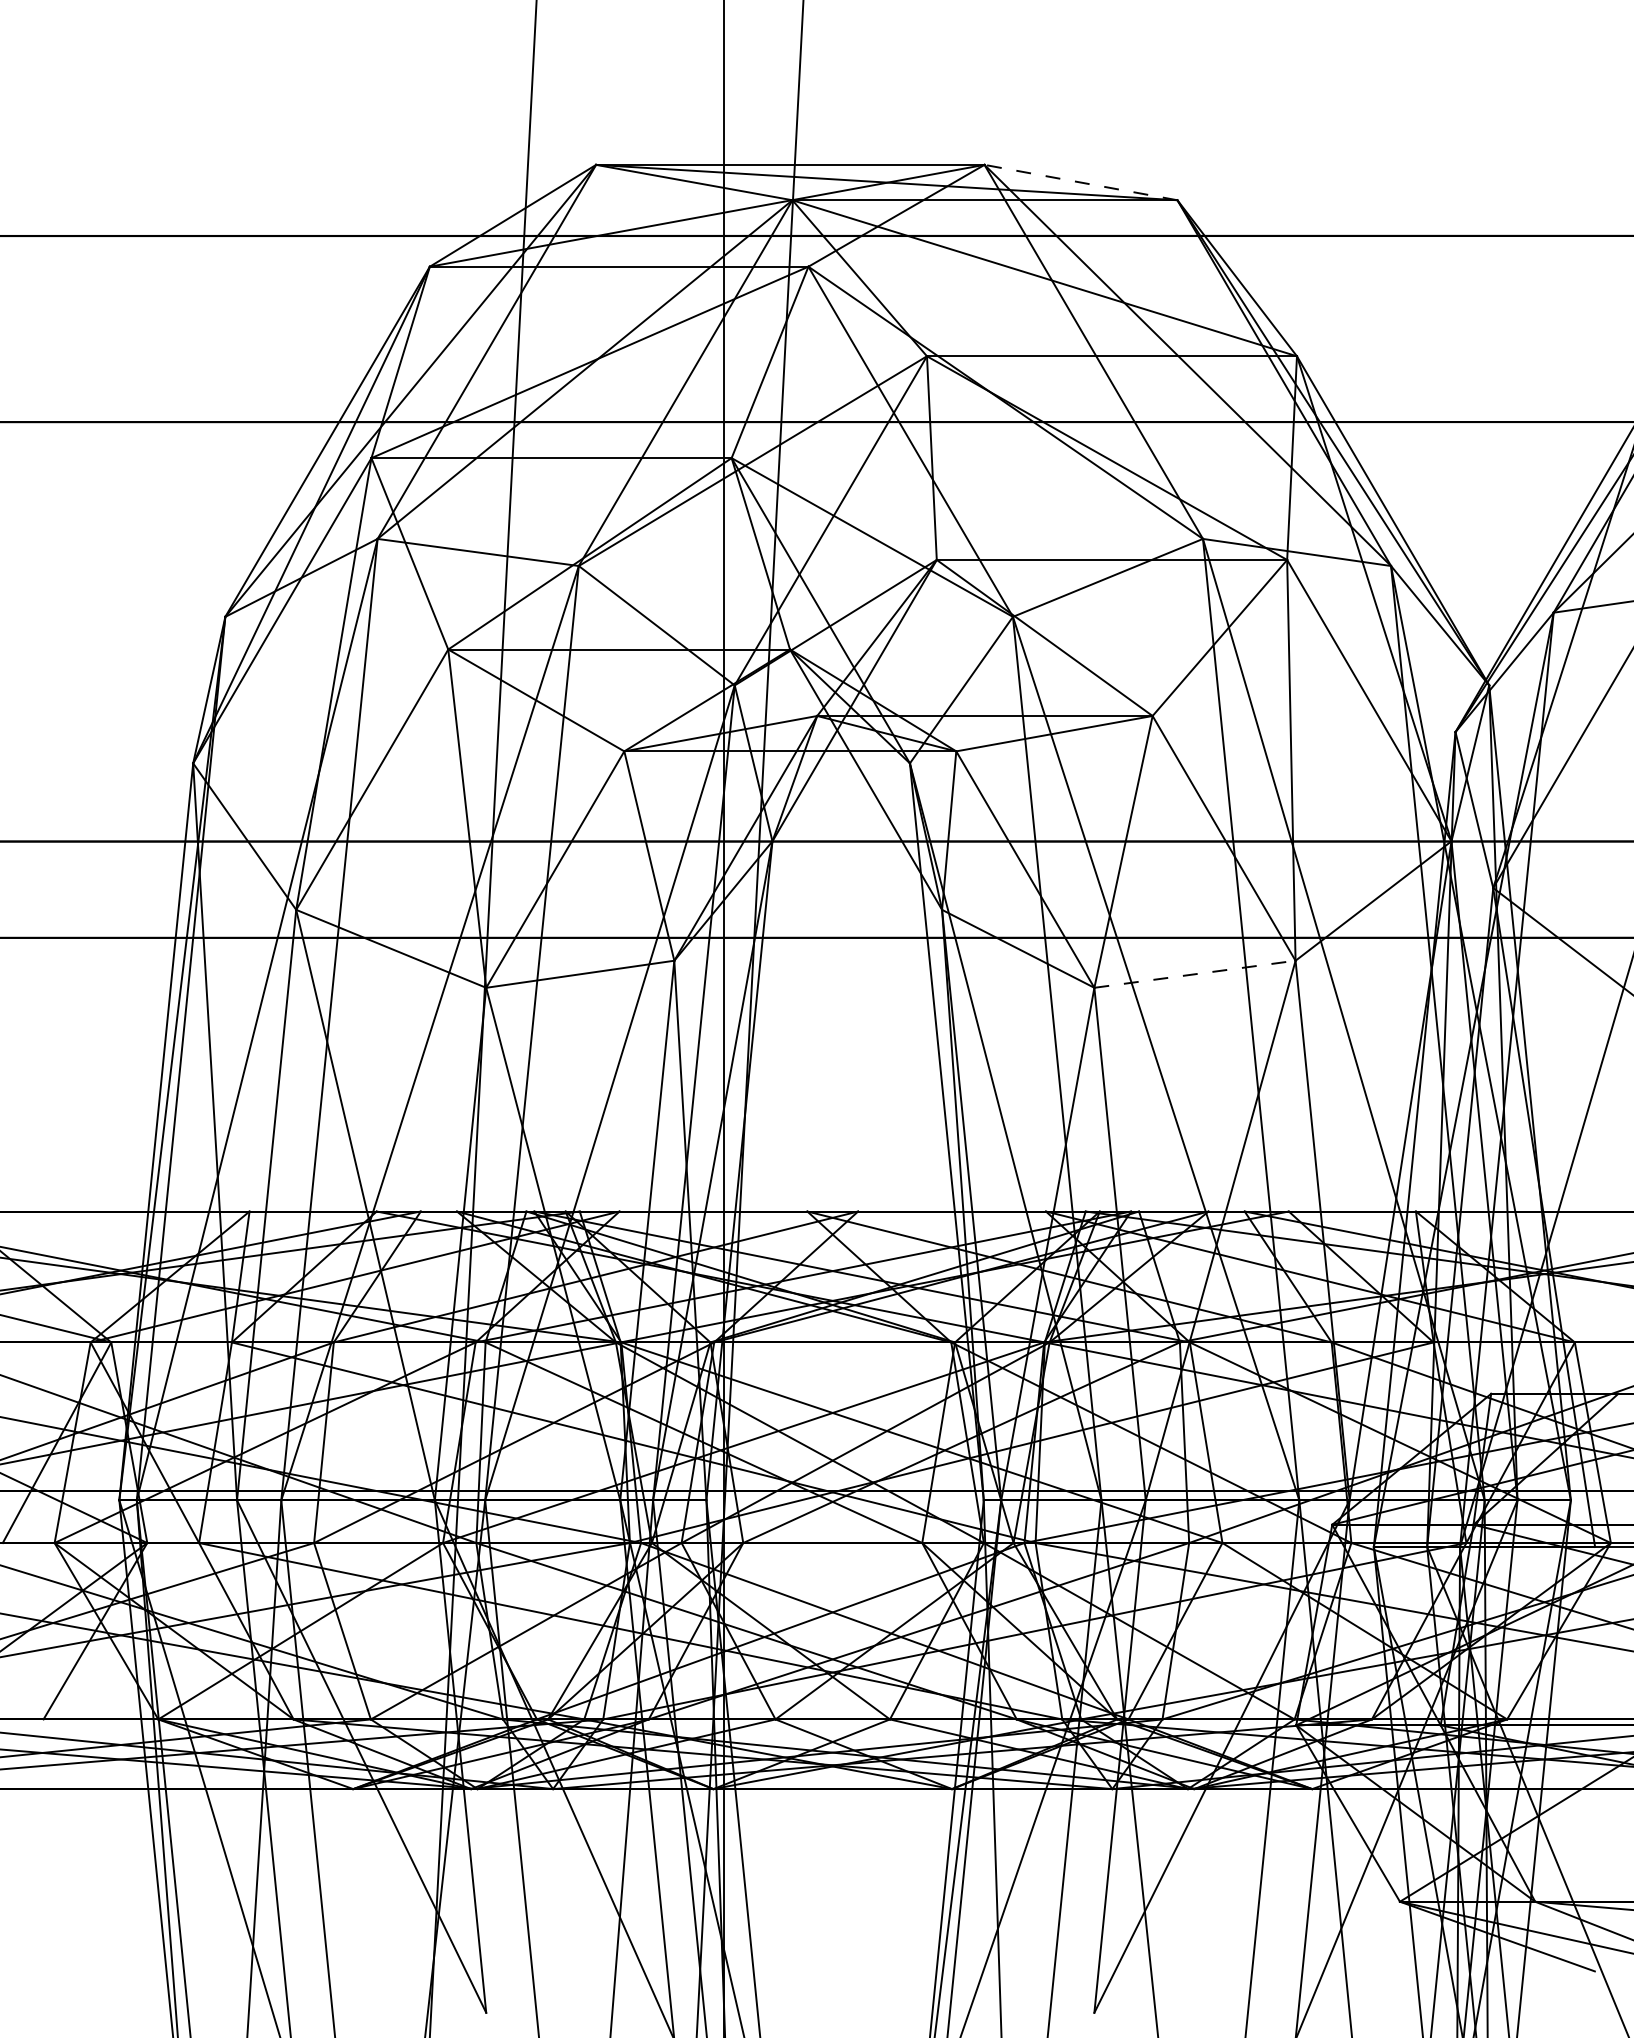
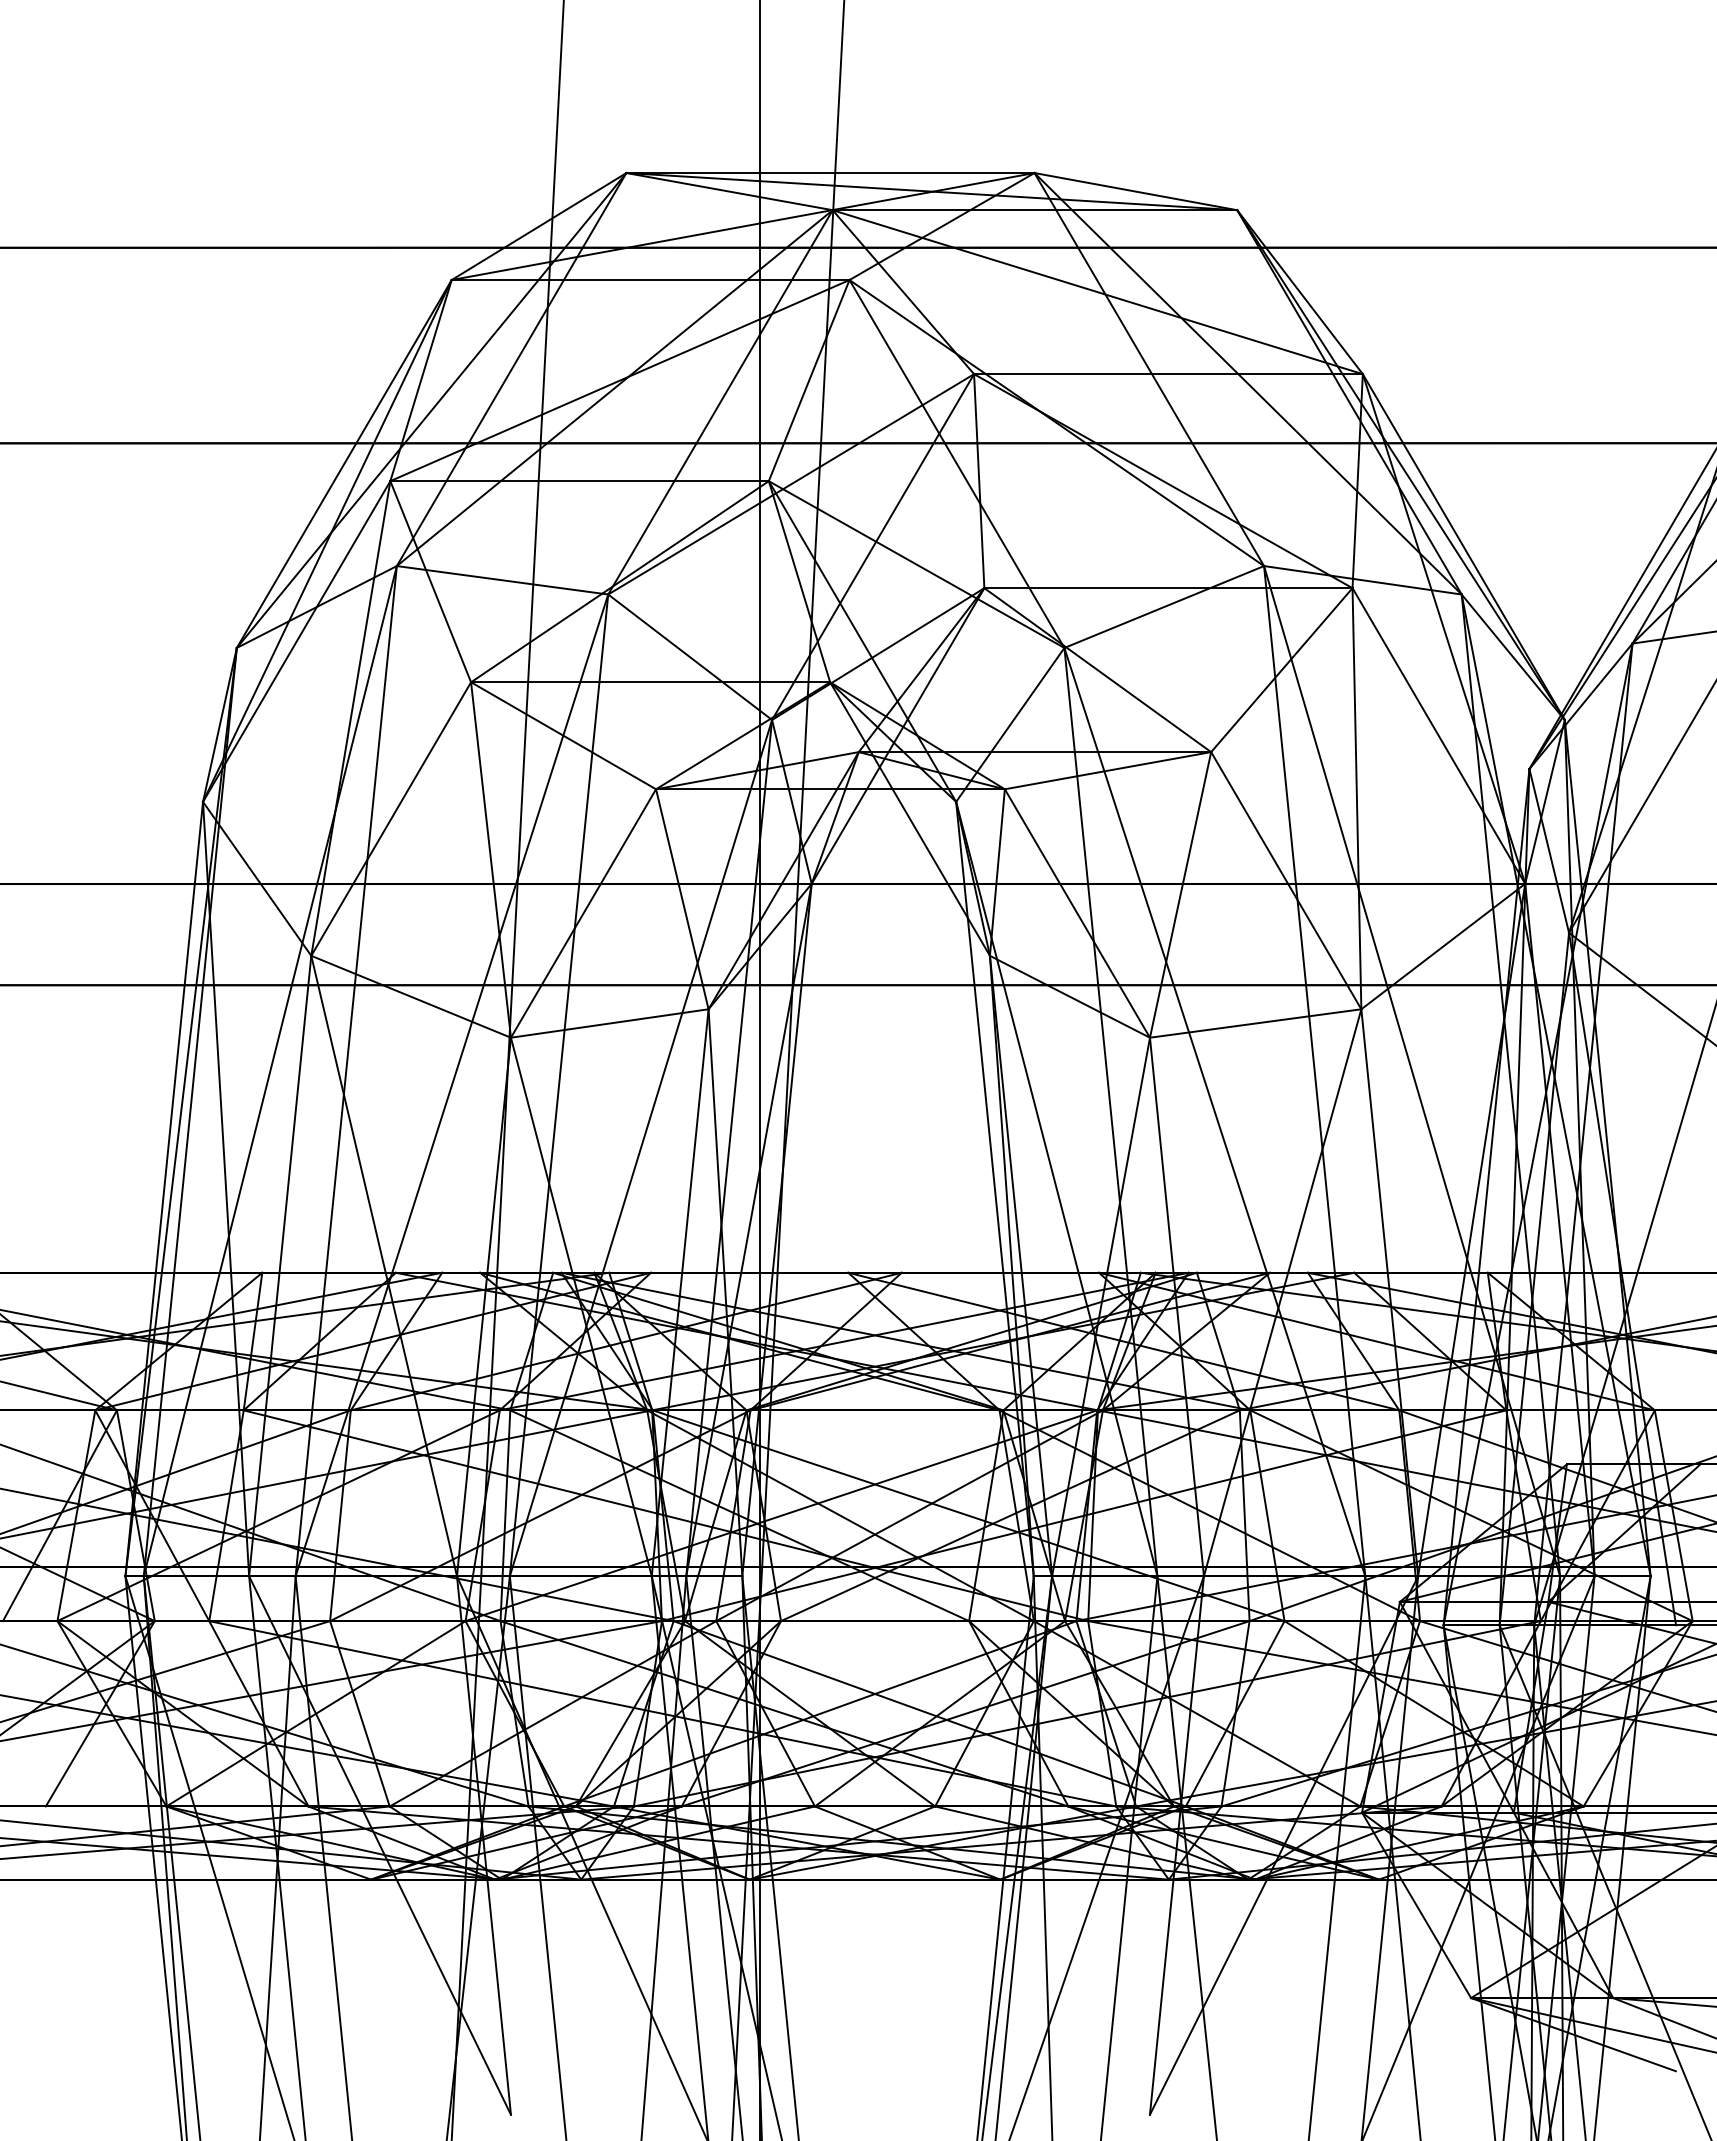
line: (1080, 182) -> (1135, 191), dashed -> solid
line: (1194, 974) -> (1255, 1023), dashed -> solid

